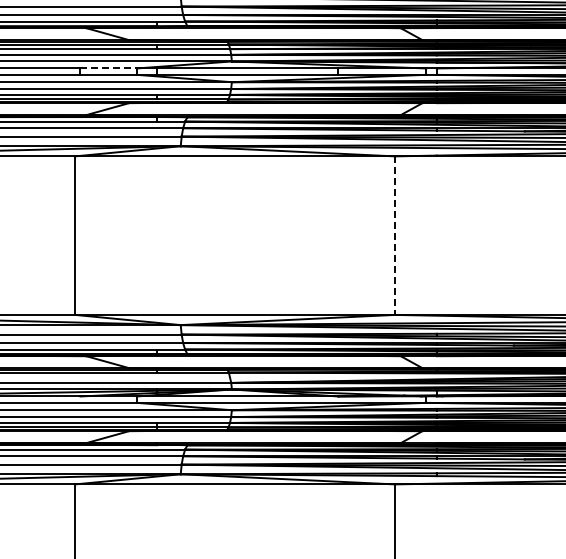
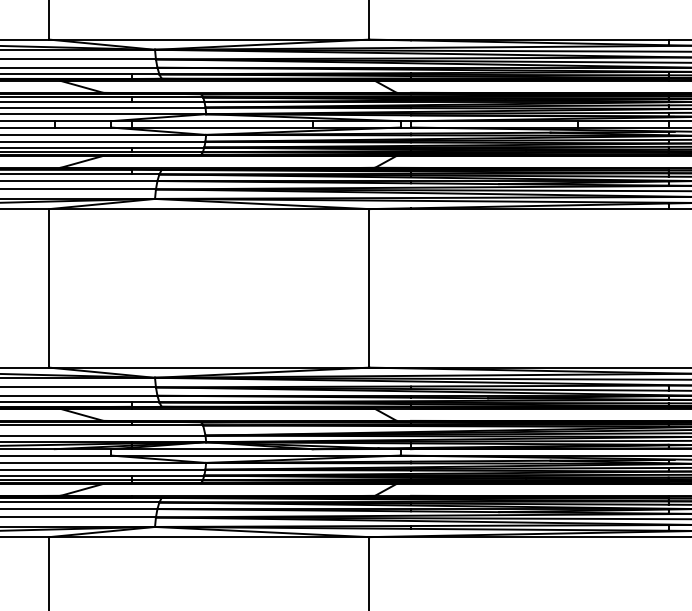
line: (109, 68) -> (83, 121), dashed -> solid
line: (395, 235) -> (369, 288), dashed -> solid

